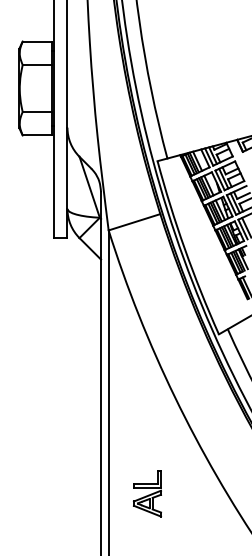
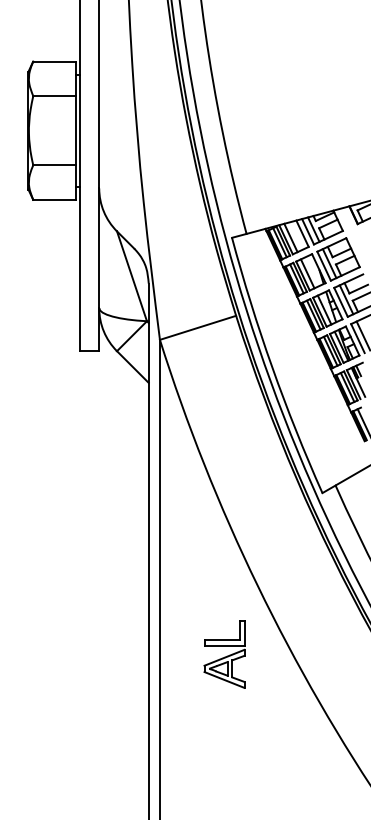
part: (147, 493) -> (224, 653), moved

